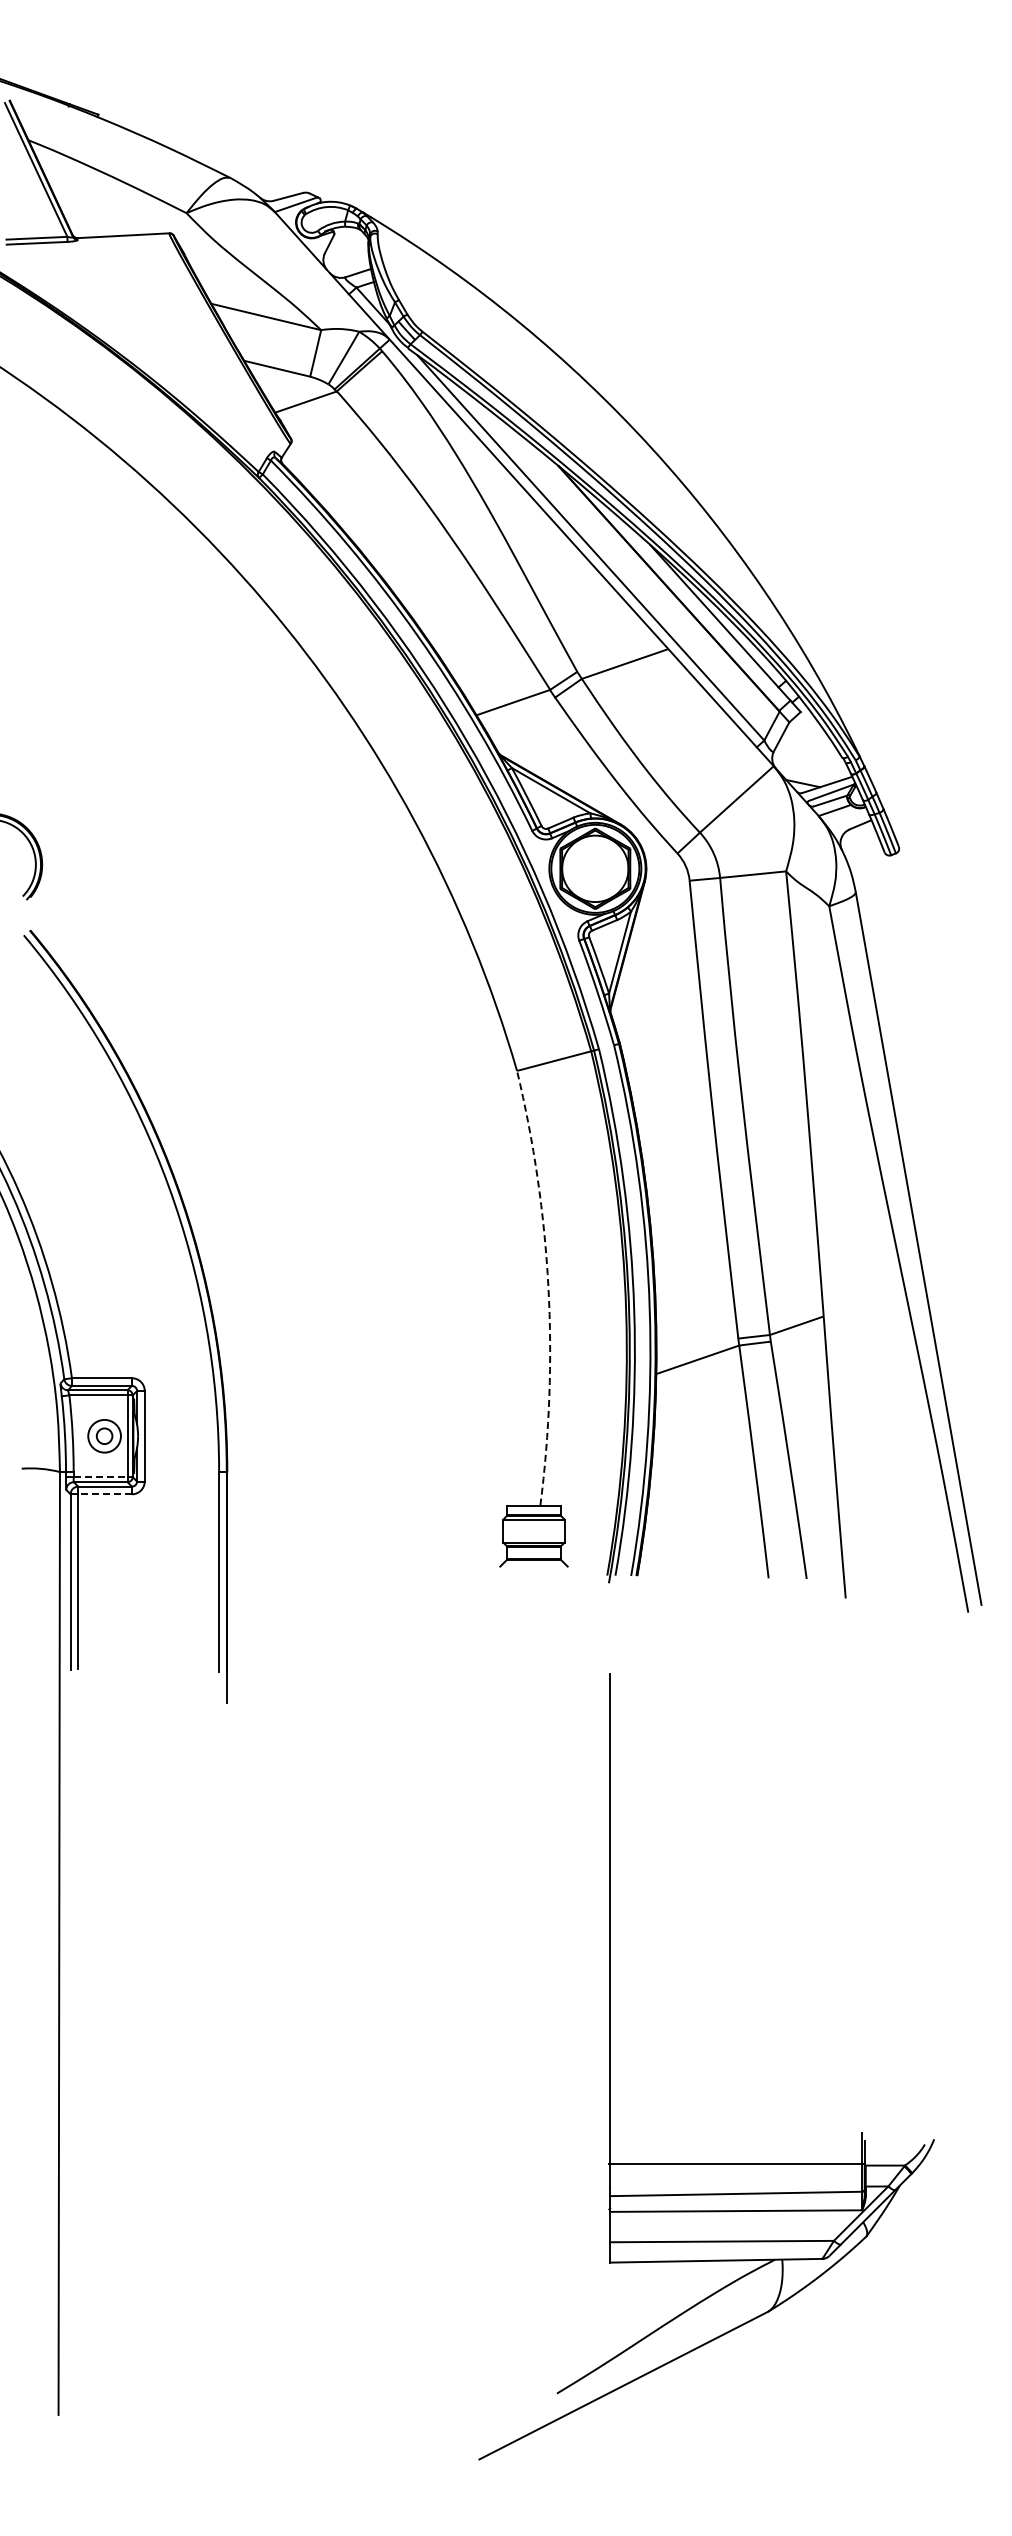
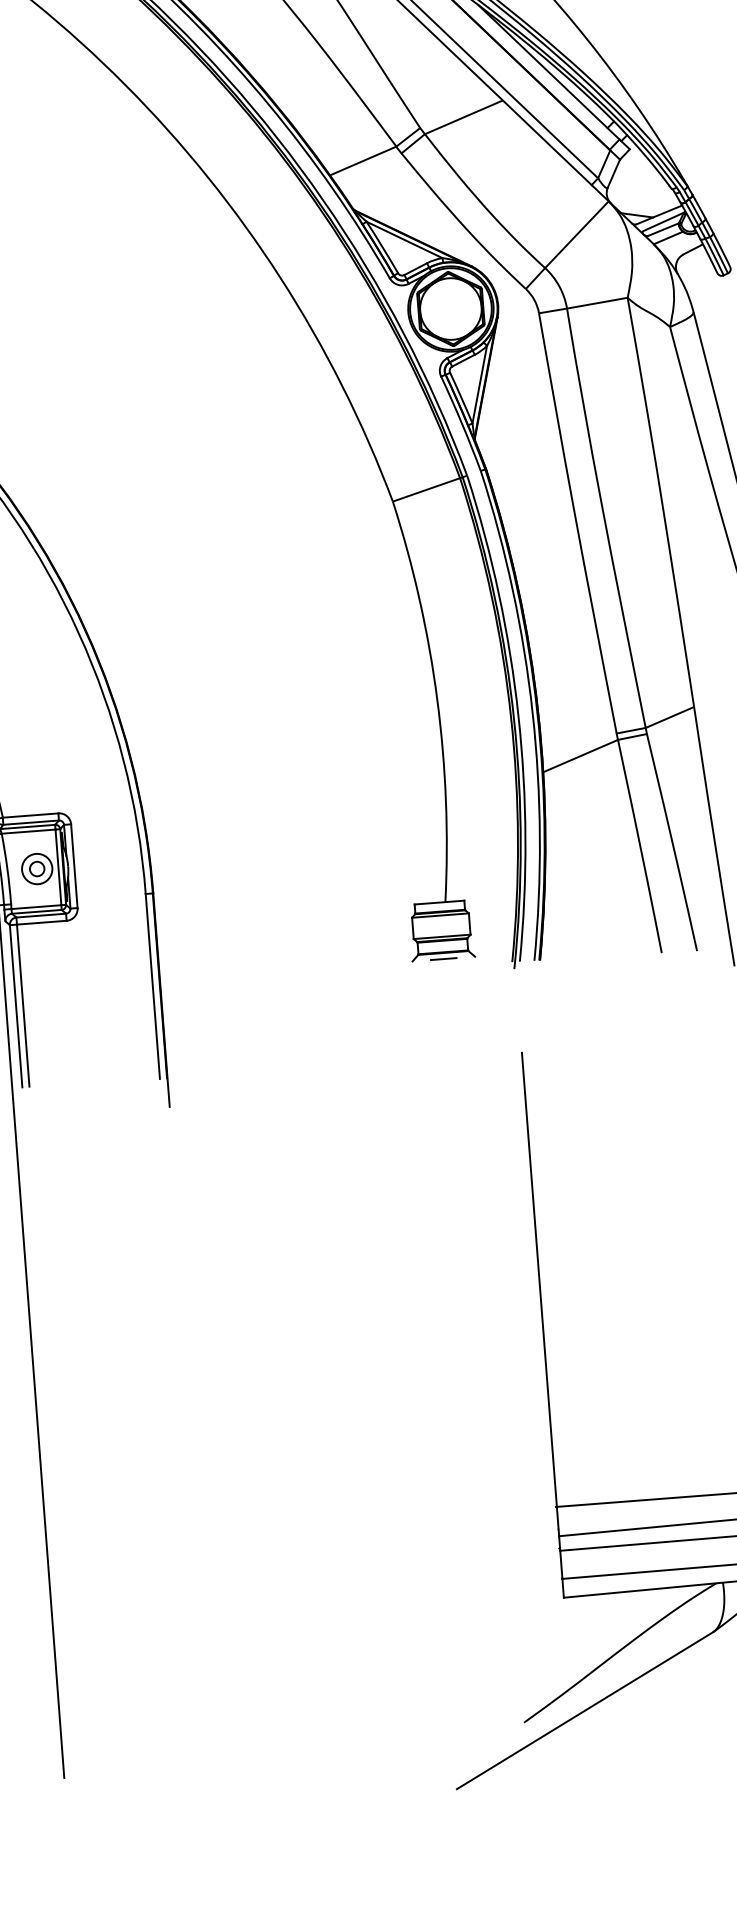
arc: (548, 1287) -> (437, 699), dashed -> solid
line: (100, 1477) -> (36, 907), dashed -> solid
line: (105, 1494) -> (42, 922), dashed -> solid
line: (533, 1566) -> (443, 959), added

